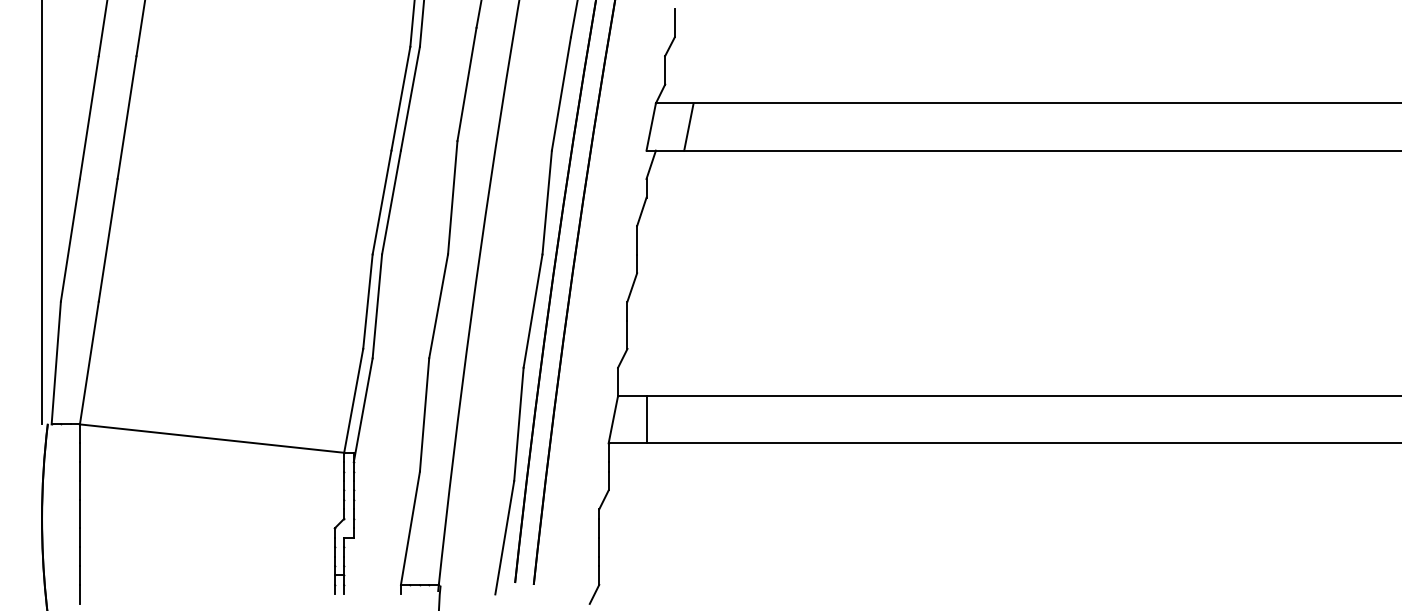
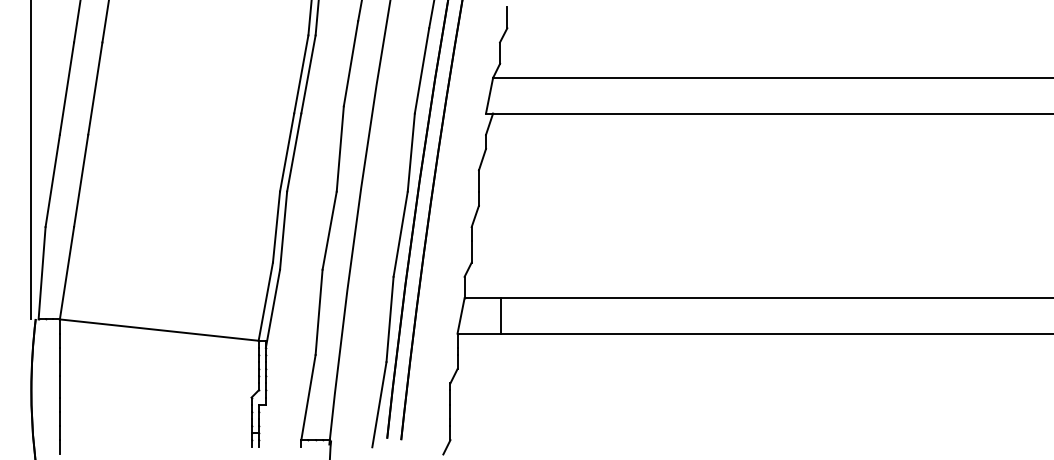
line: (688, 126) -> (517, 95), removed
line: (646, 419) -> (501, 315), moved

